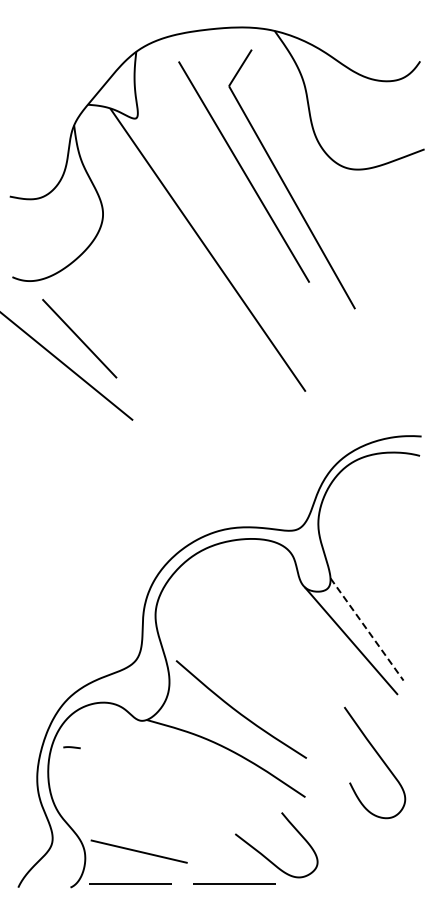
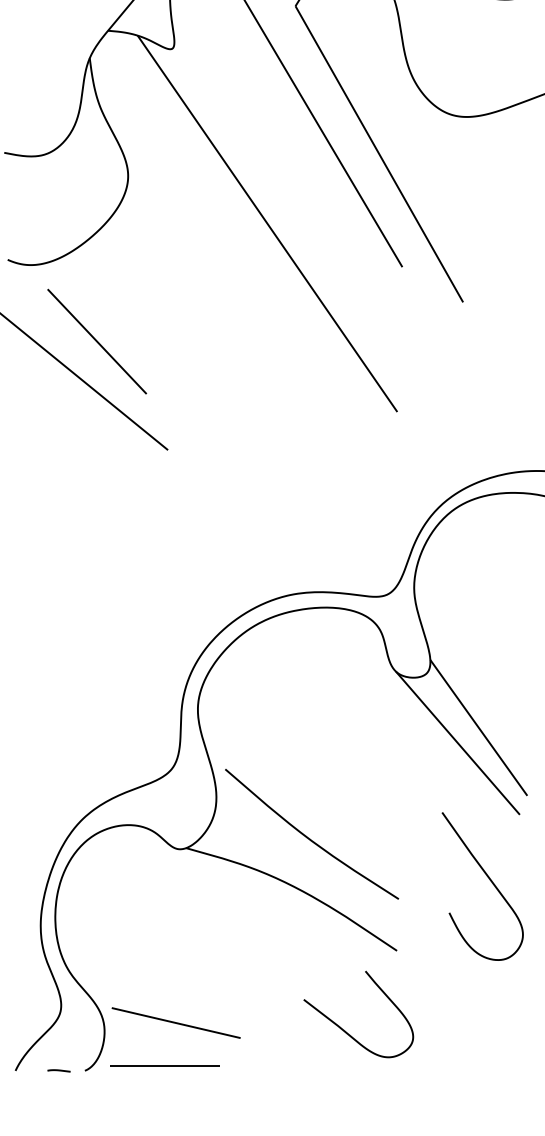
line: (367, 629) -> (479, 727), dashed -> solid
line: (71, 747) -> (58, 1070), moved
curve: (380, 759) -> (490, 882), moved
line: (234, 883) -> (302, 1065), removed

